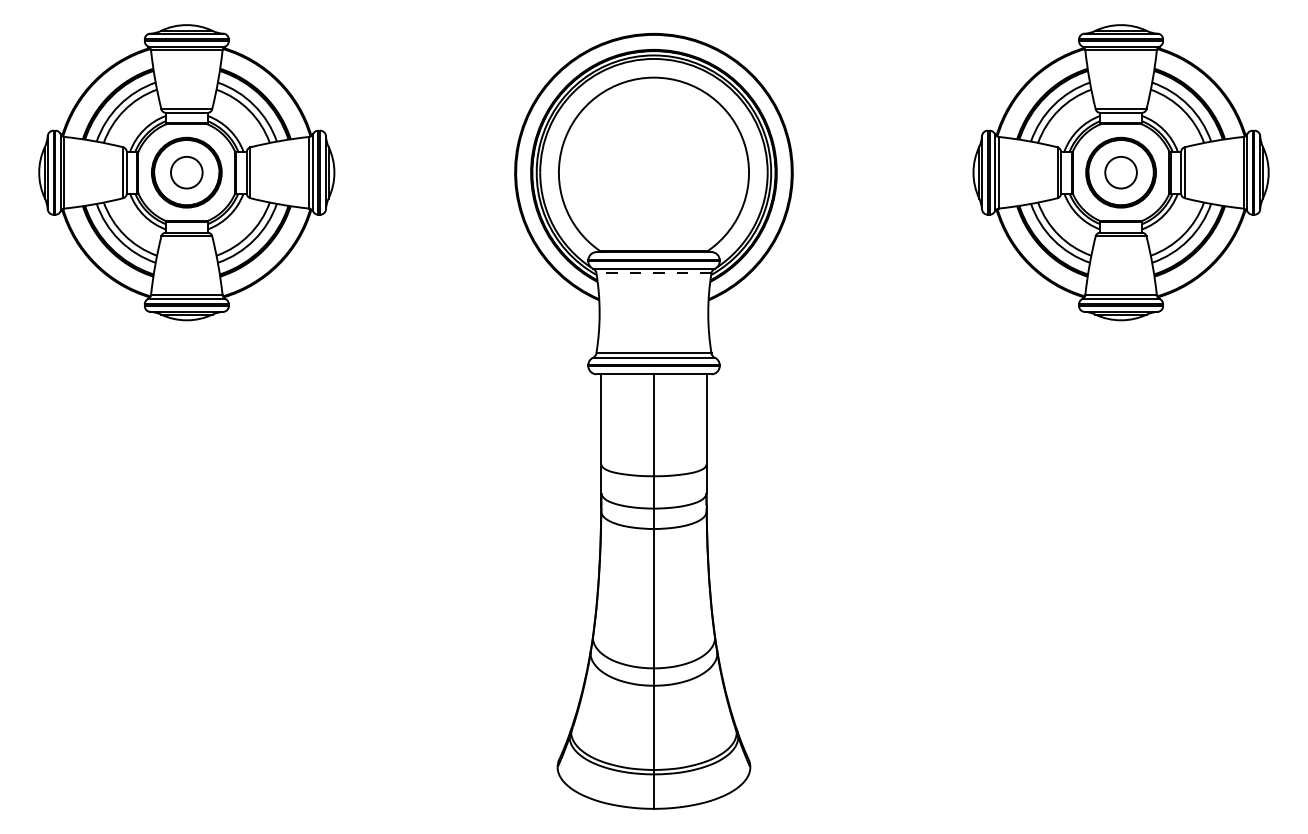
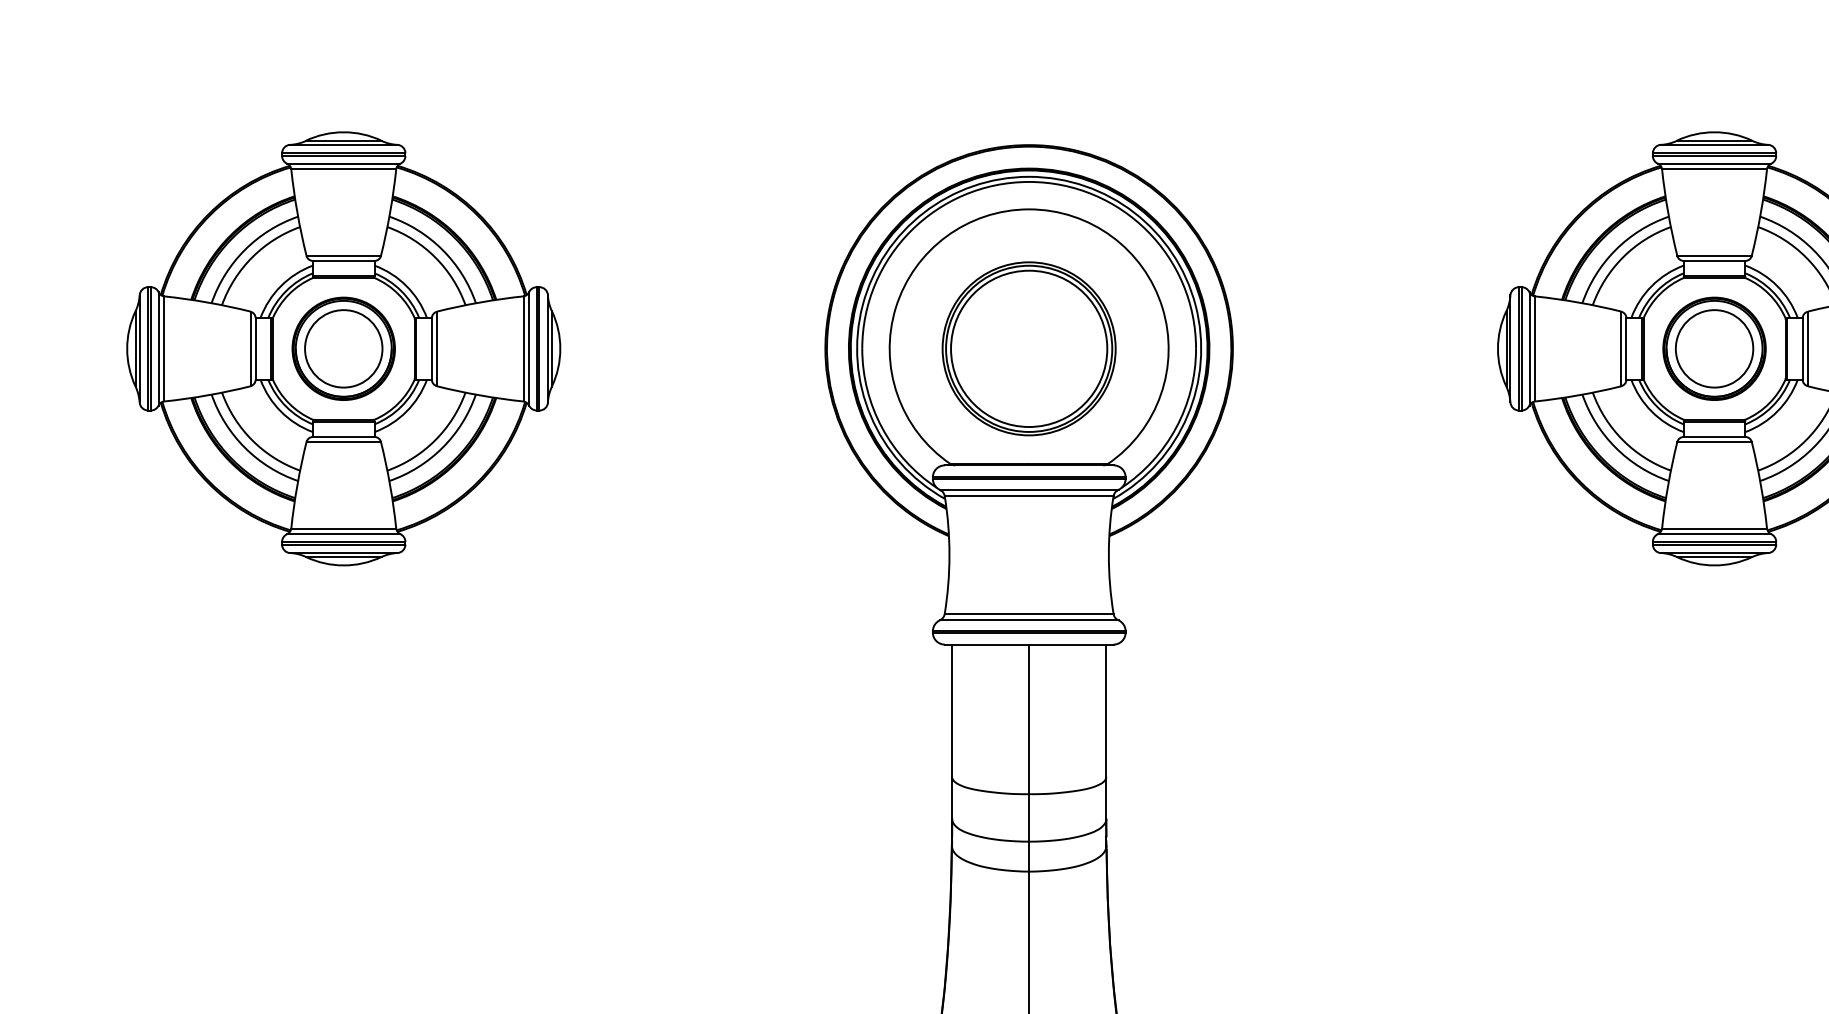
circle: (186, 172) -> (343, 348), size x1.67
part: (653, 172) -> (1028, 348), added
circle: (1120, 172) -> (1713, 348), size x1.67
line: (654, 273) -> (1029, 496), dashed -> solid

